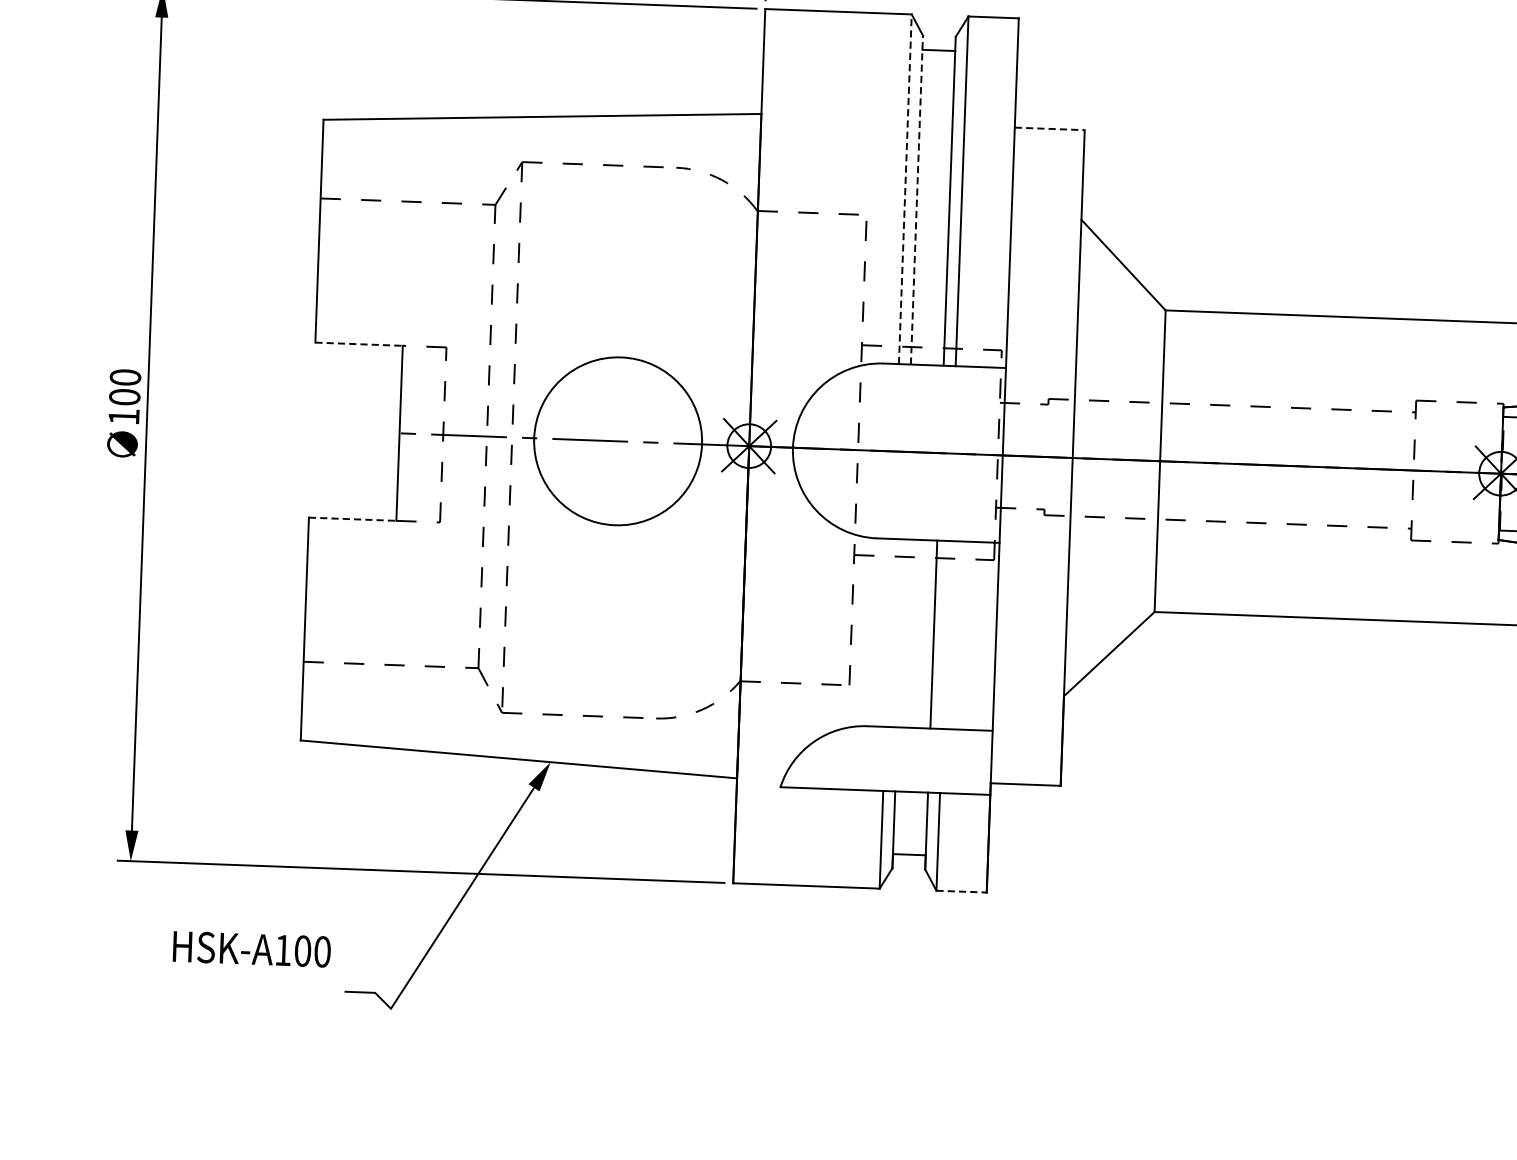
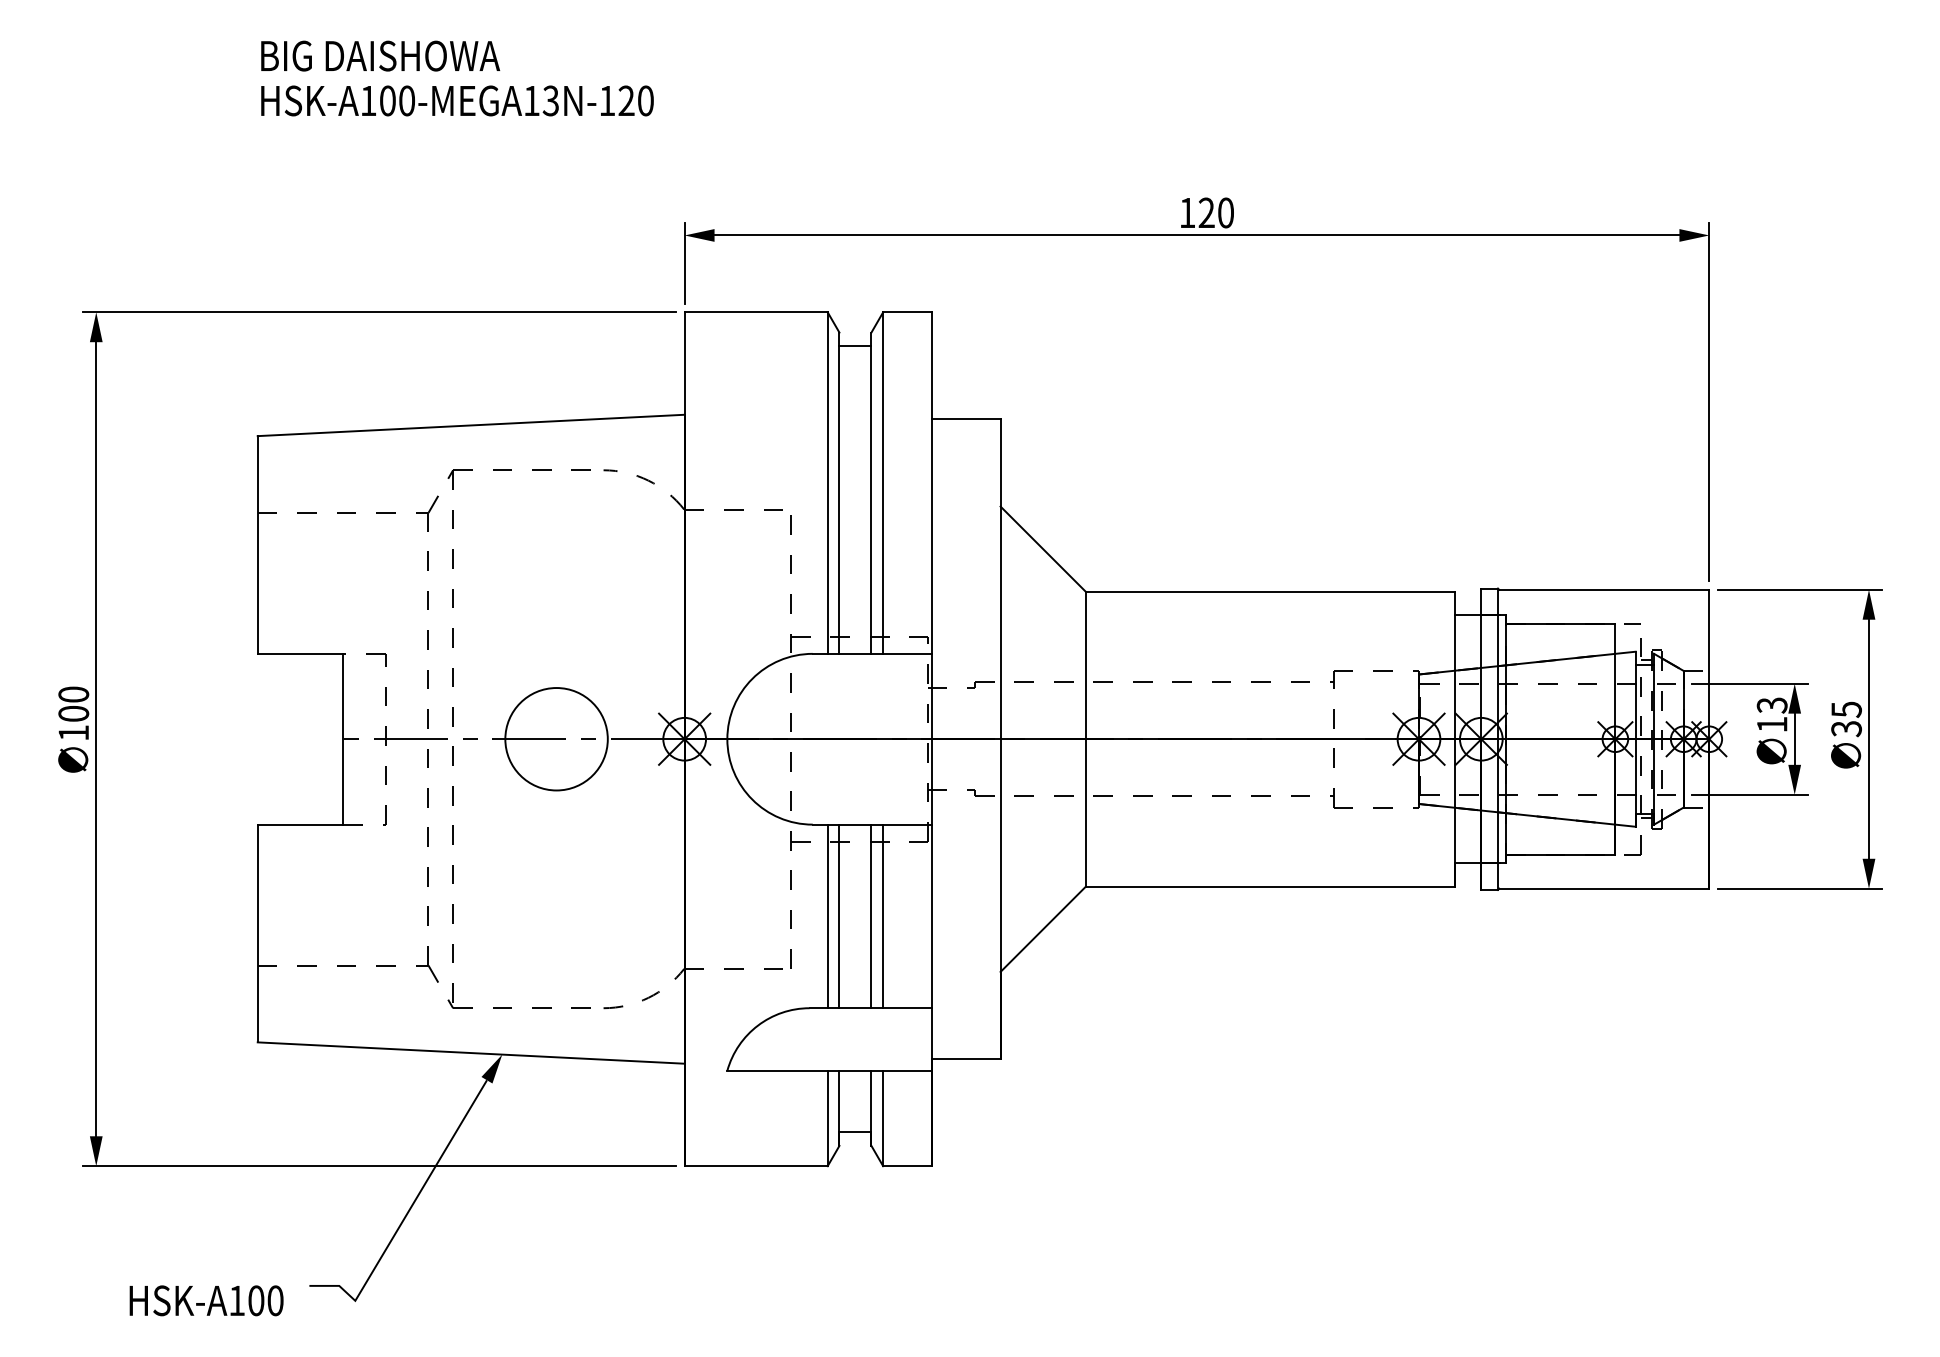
line: (1049, 129) -> (966, 419), dashed -> solid
line: (905, 189) -> (827, 483), dashed -> solid
line: (917, 200) -> (839, 493), dashed -> solid
line: (359, 343) -> (300, 653), dashed -> solid
circle: (618, 441) -> (556, 739), size x0.62
line: (352, 519) -> (300, 824), dashed -> solid
line: (888, 632) -> (827, 916), added
line: (901, 633) -> (839, 916), added
line: (946, 635) -> (883, 916), added
line: (961, 891) -> (907, 1166), dashed -> solid
text: (251, 948) -> (206, 1300), moved

